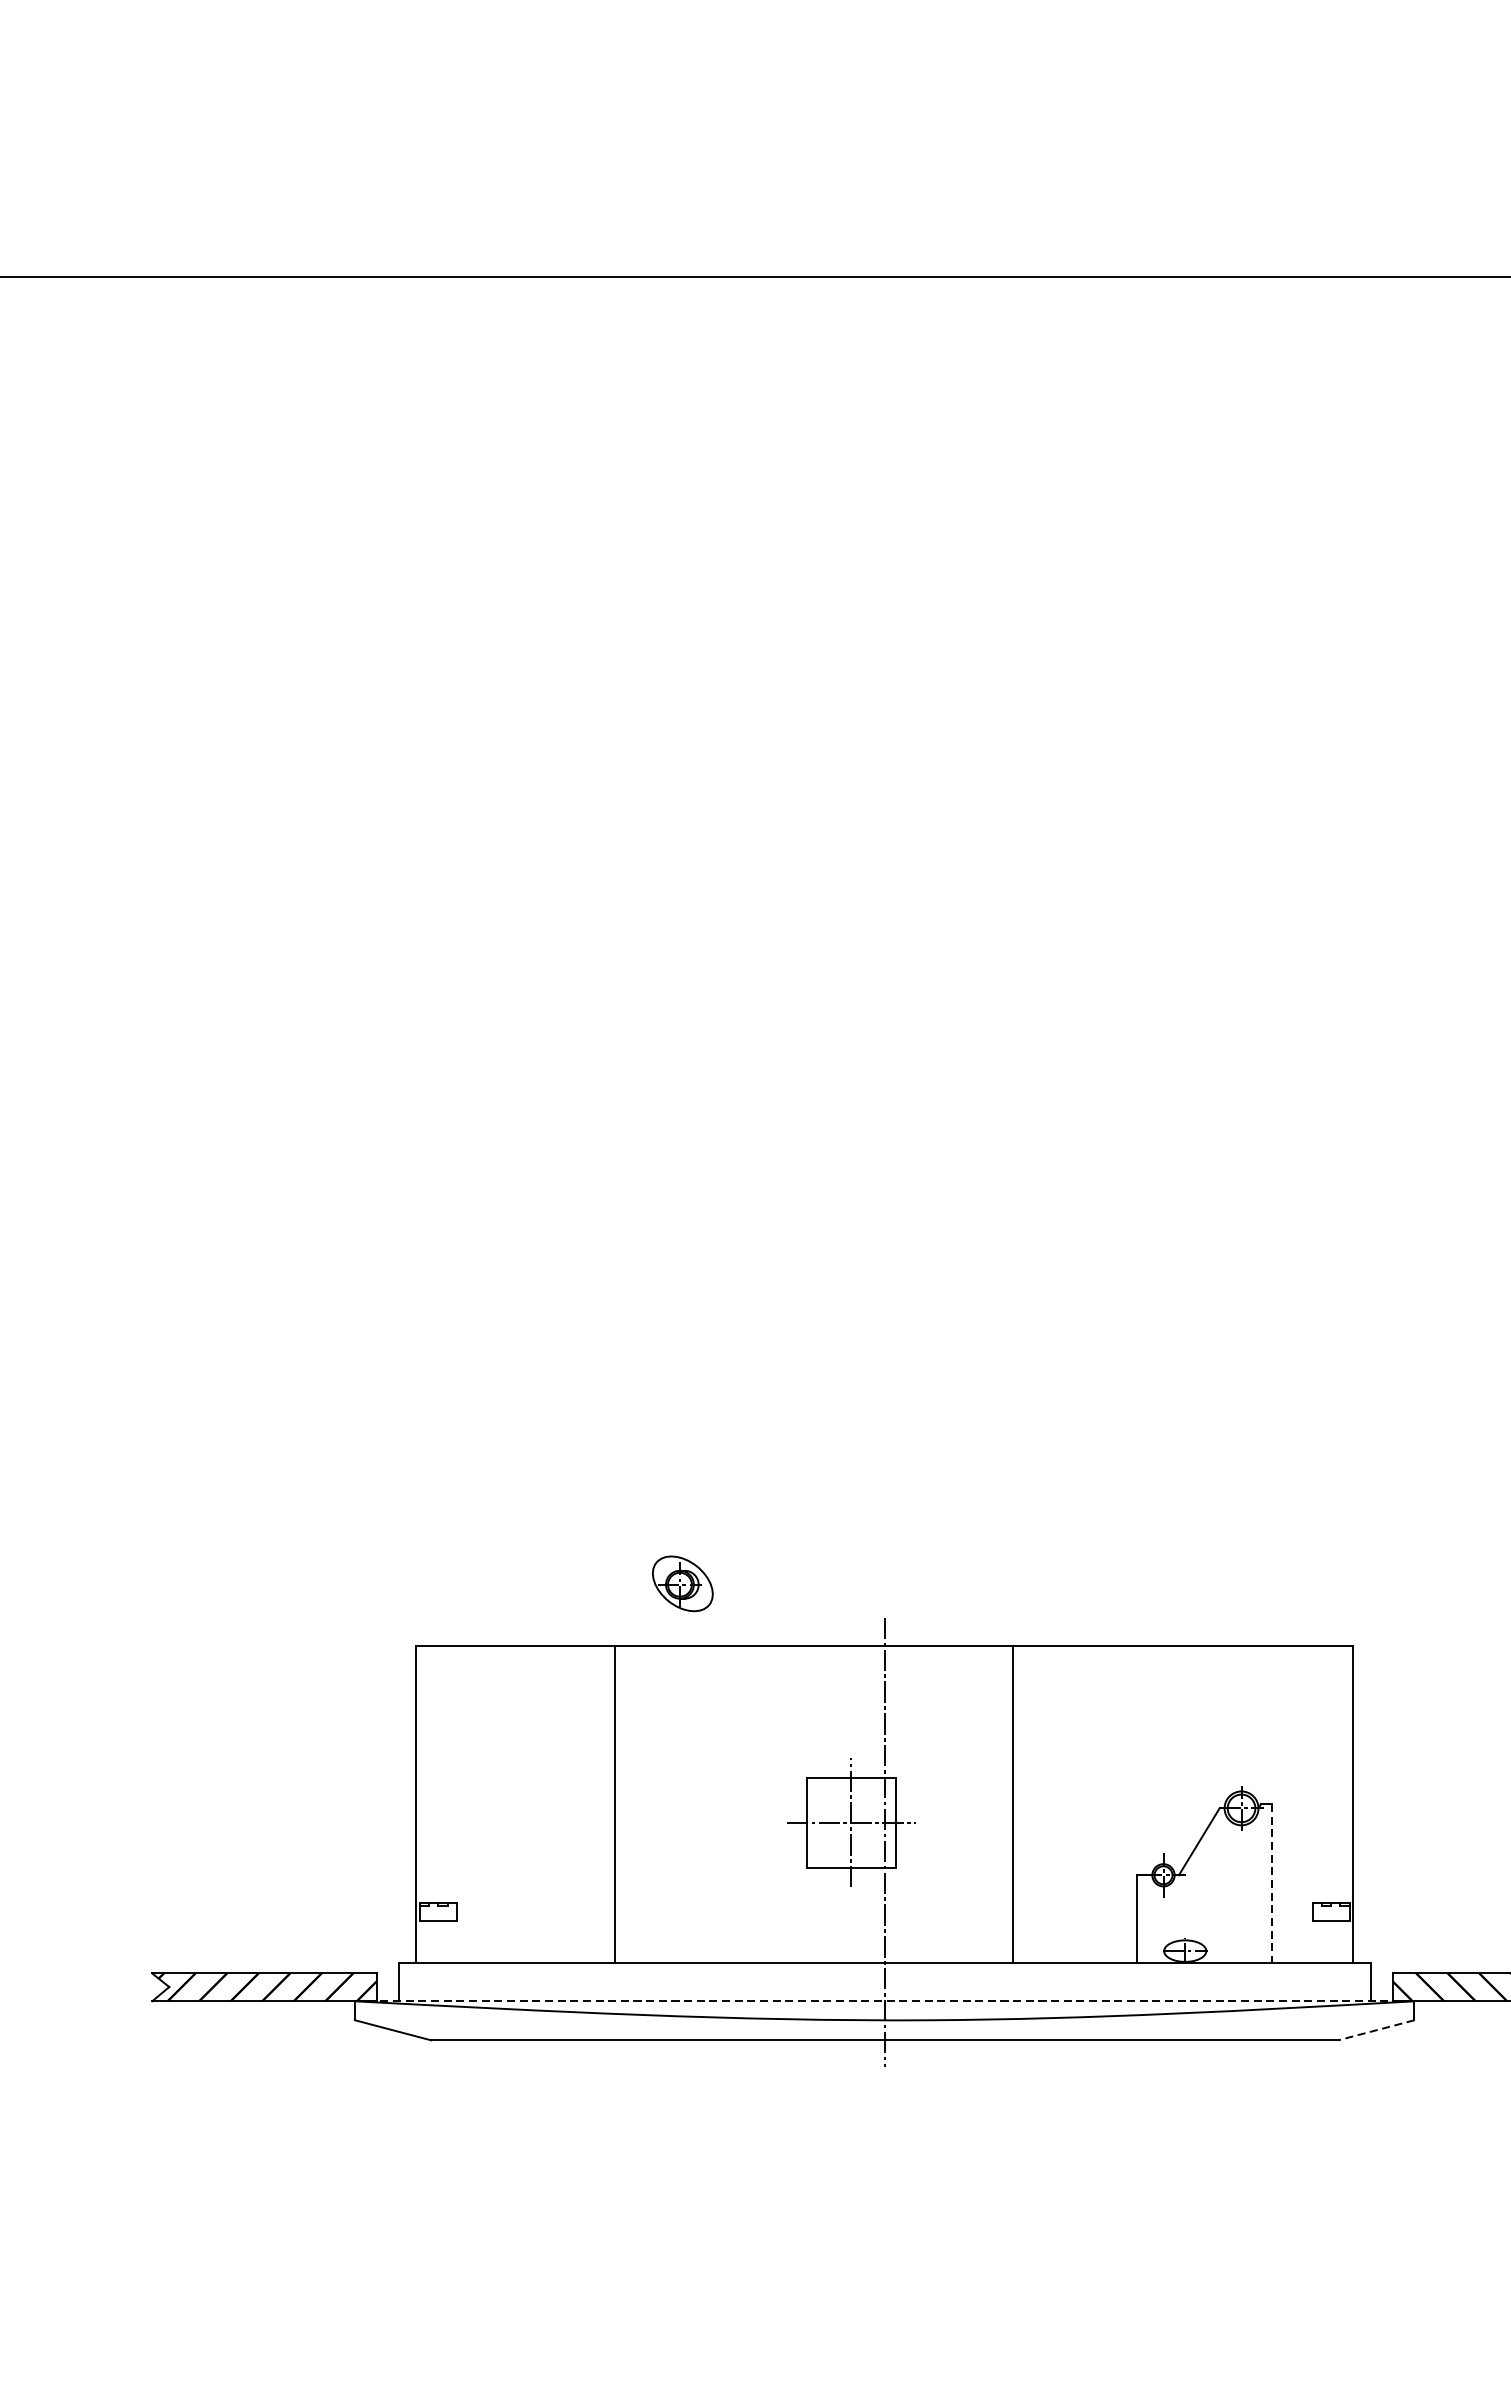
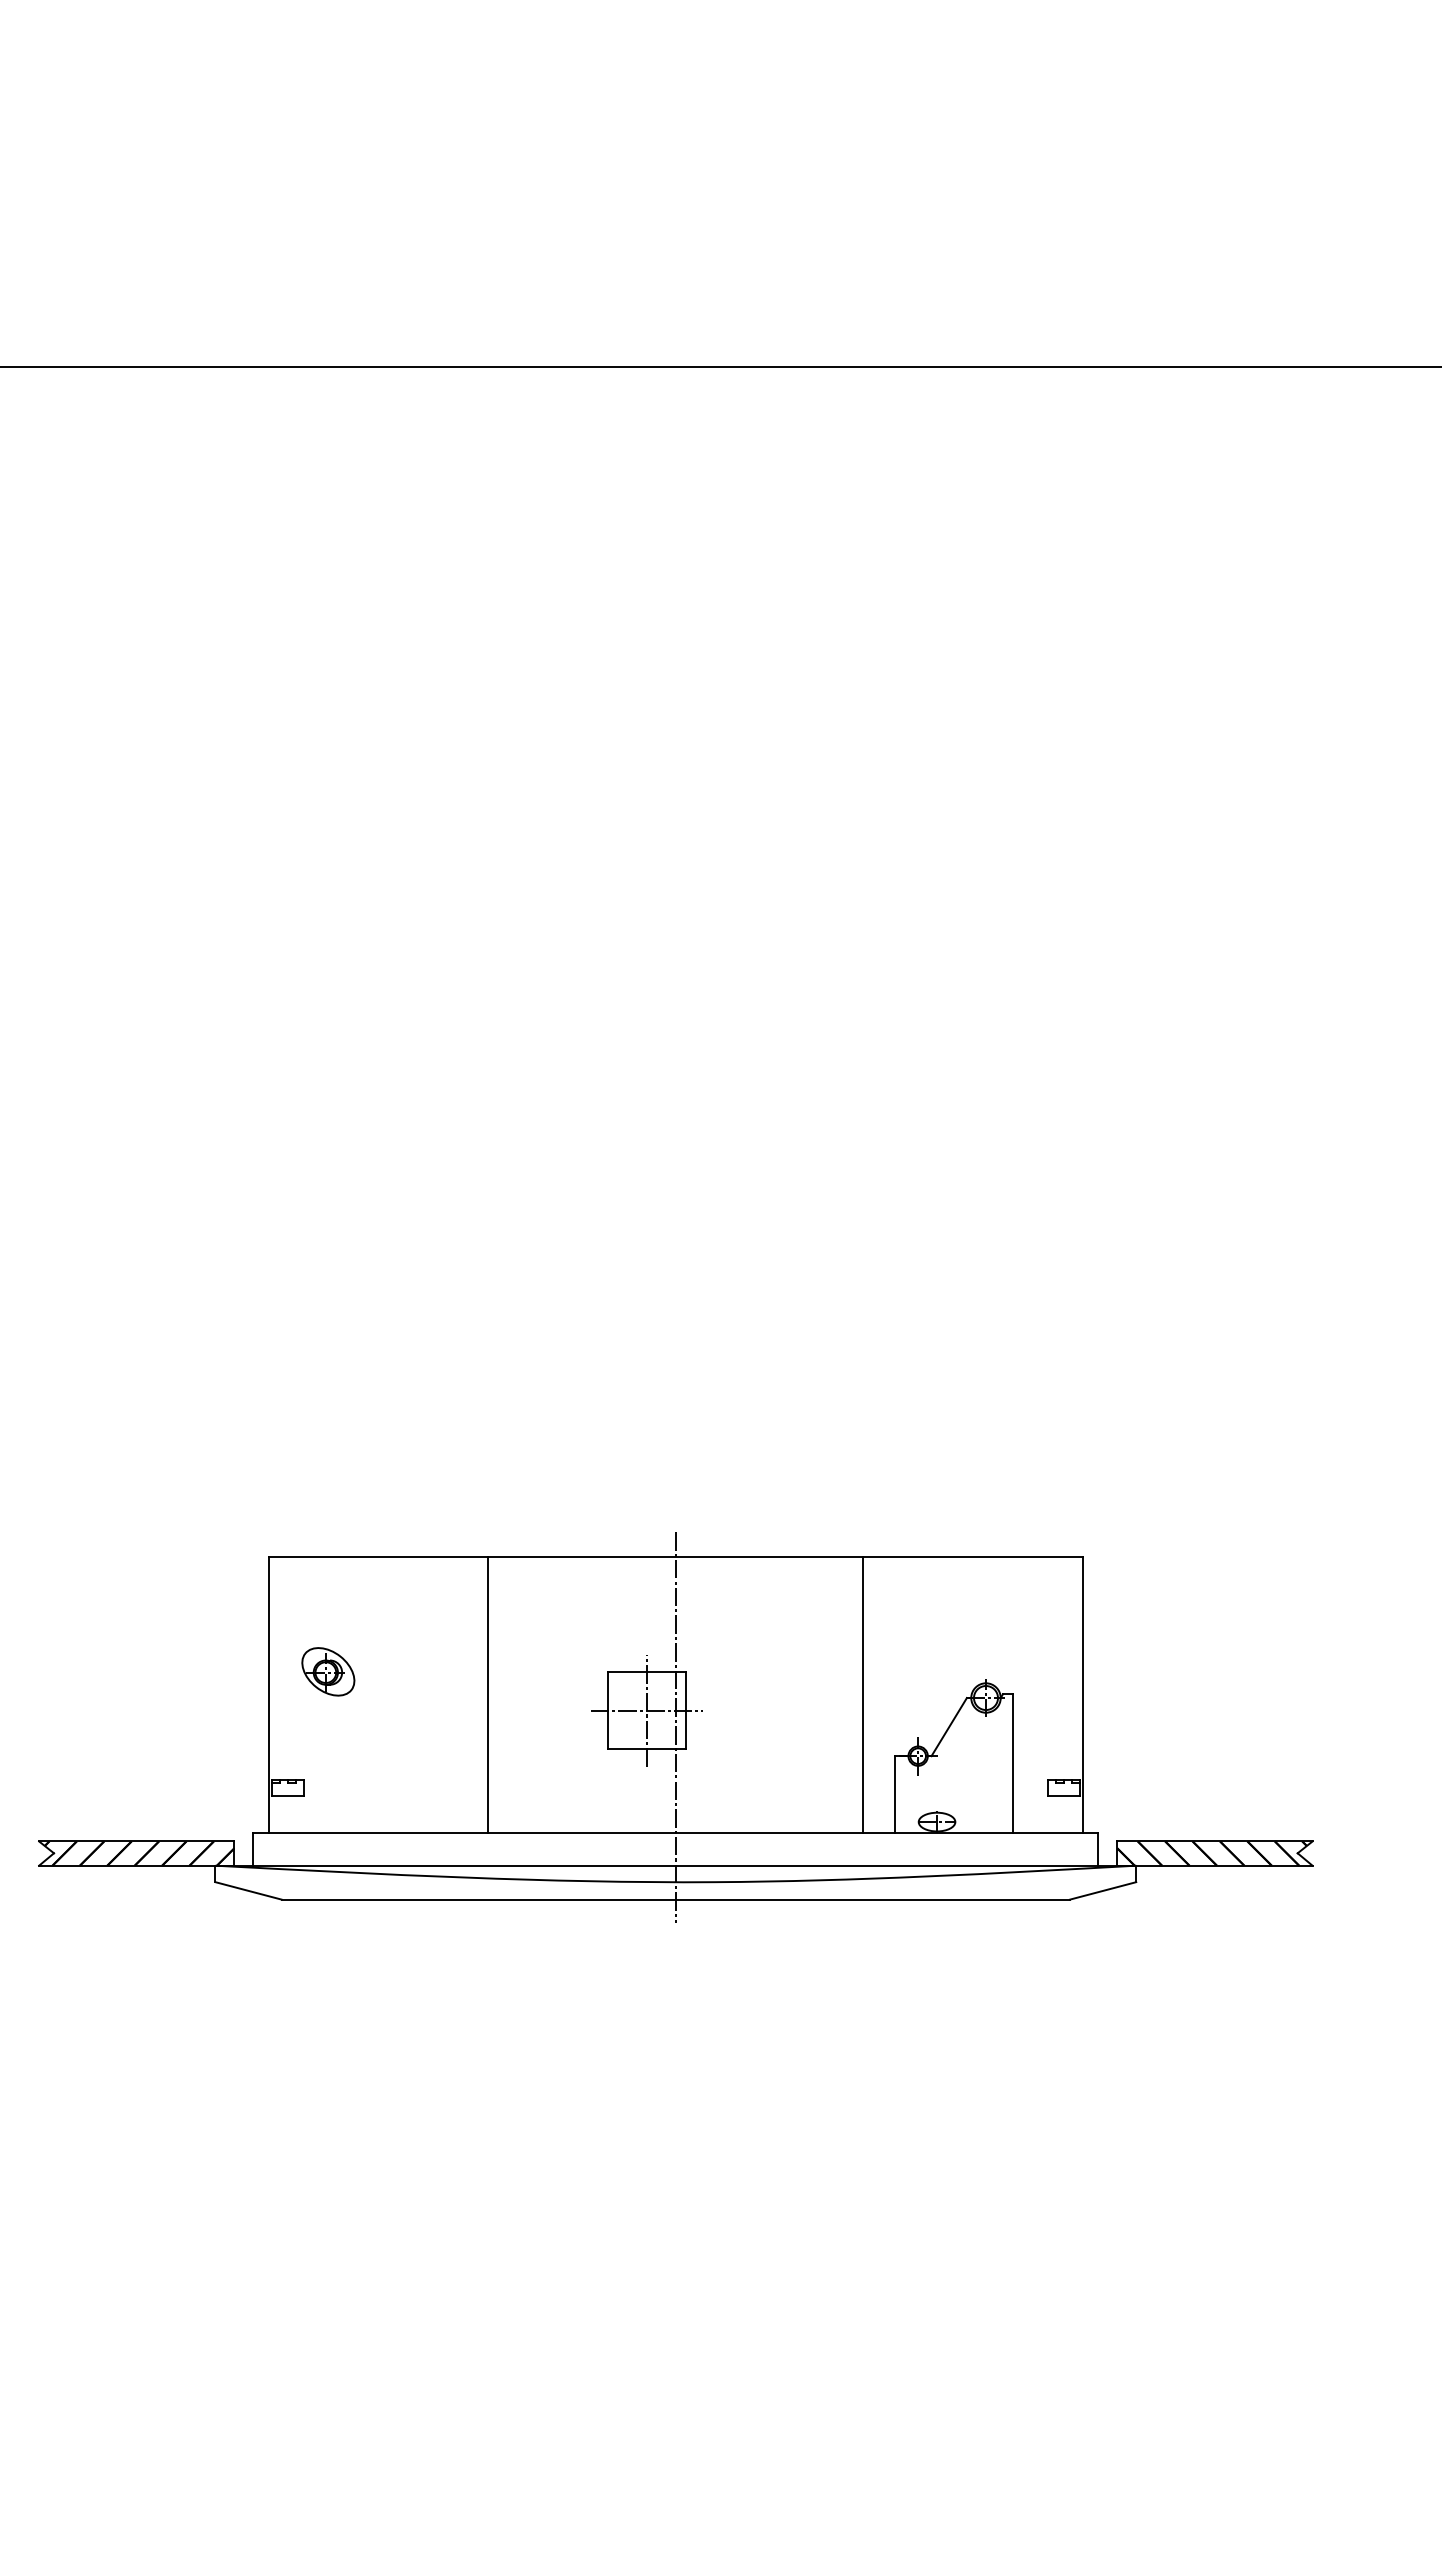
part: (682, 1583) -> (328, 1671), moved
line: (615, 1804) -> (488, 1694), moved
line: (1013, 1804) -> (863, 1694), moved
line: (1272, 1883) -> (1012, 1763), dashed -> solid
line: (885, 2001) -> (676, 1865), dashed -> solid
line: (1375, 2030) -> (1102, 1891), dashed -> solid

